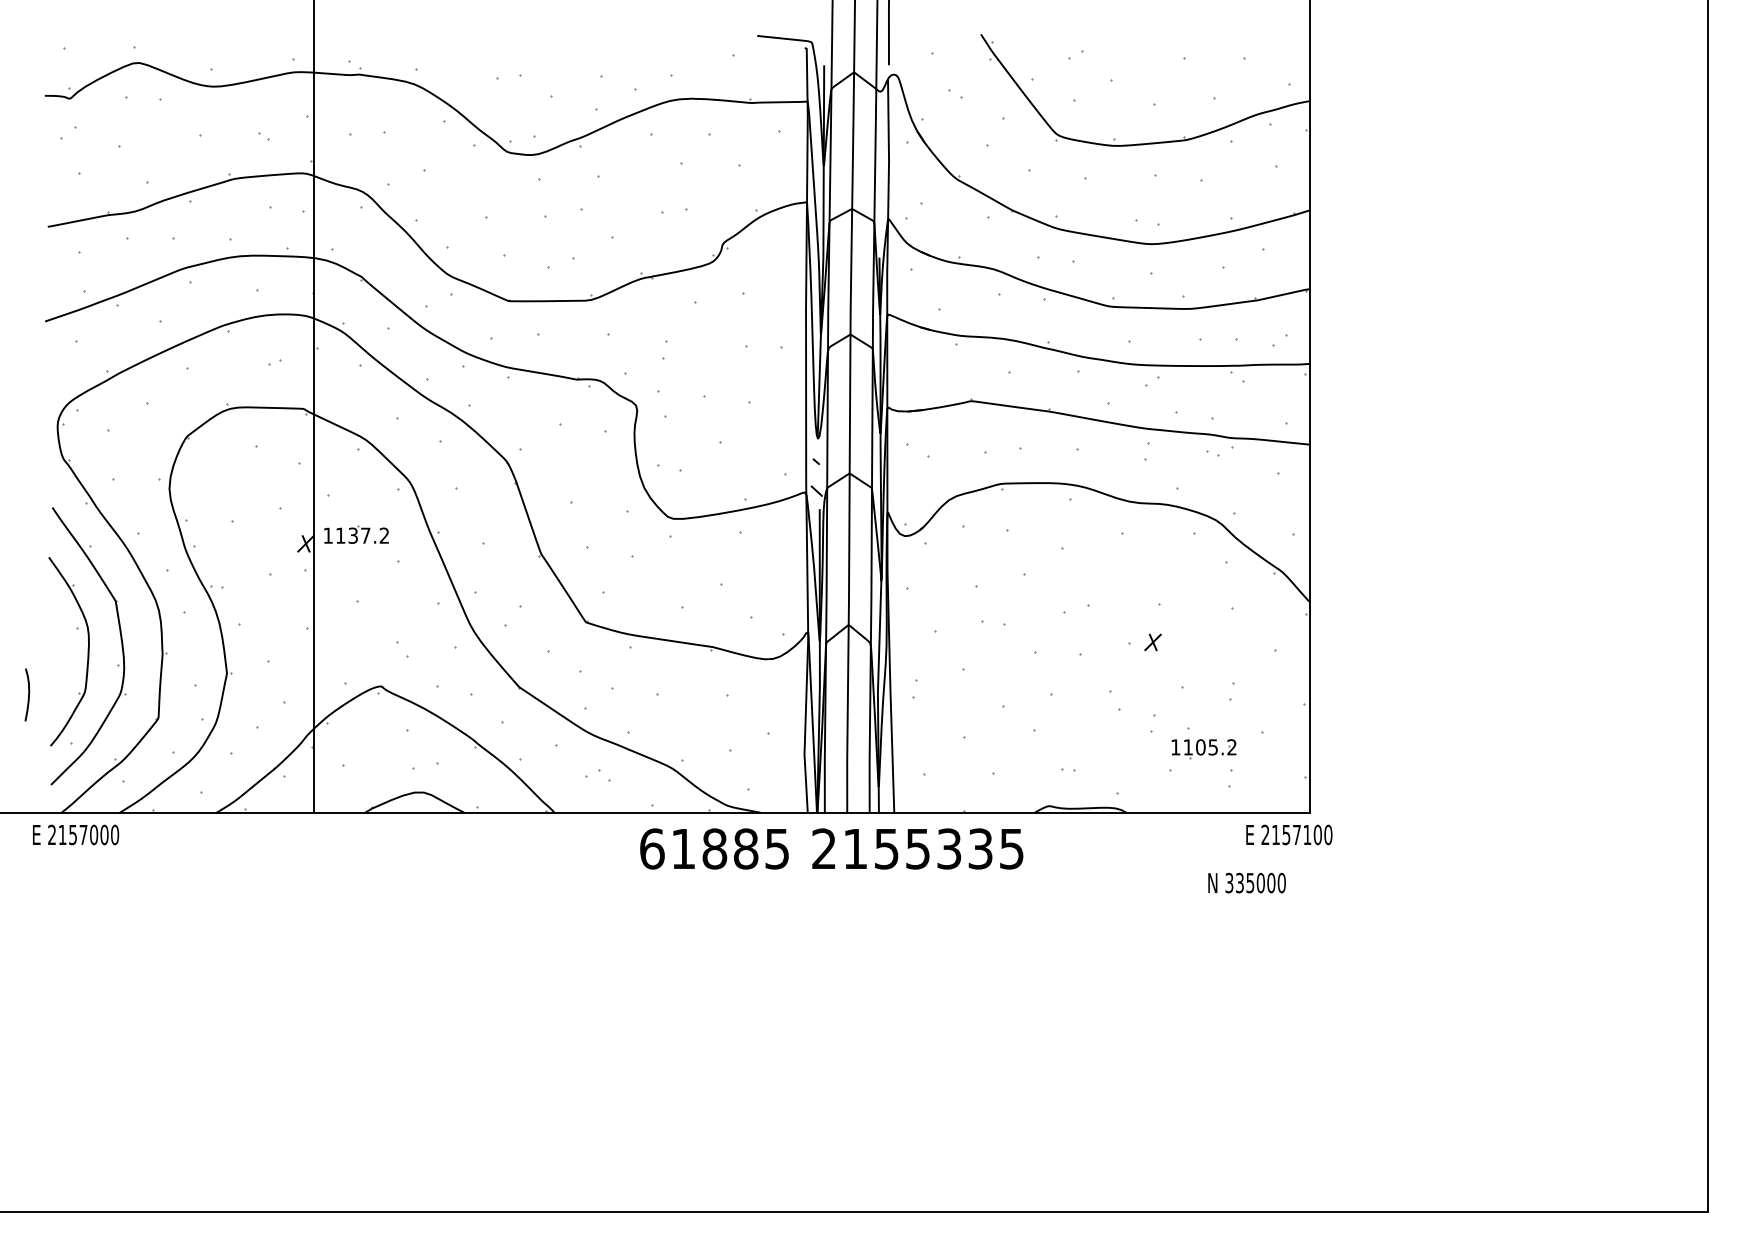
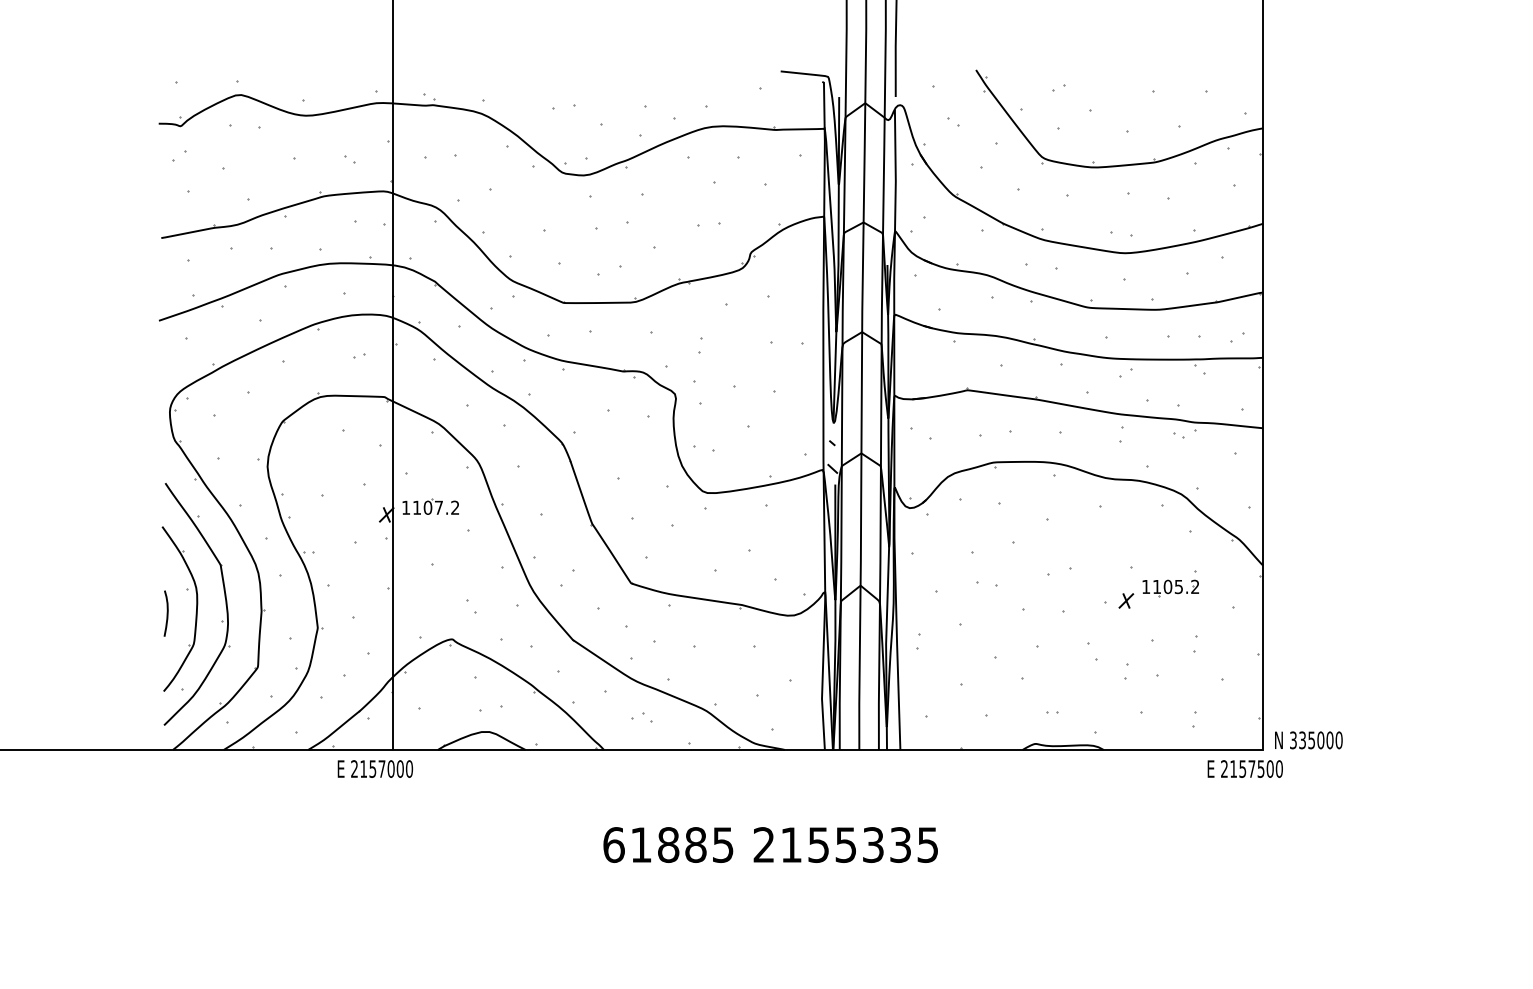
text: (353, 535) -> (428, 507), 1137.2 -> 1107.2
curve: (28, 694) -> (167, 613), moved
part: (1203, 749) -> (1170, 588), moved
text: (76, 834) -> (375, 768), moved
text: (1307, 835) -> (1261, 769), 2157100 -> 2157500
text: (831, 848) -> (770, 844), moved
text: (1246, 882) -> (1308, 739), moved

